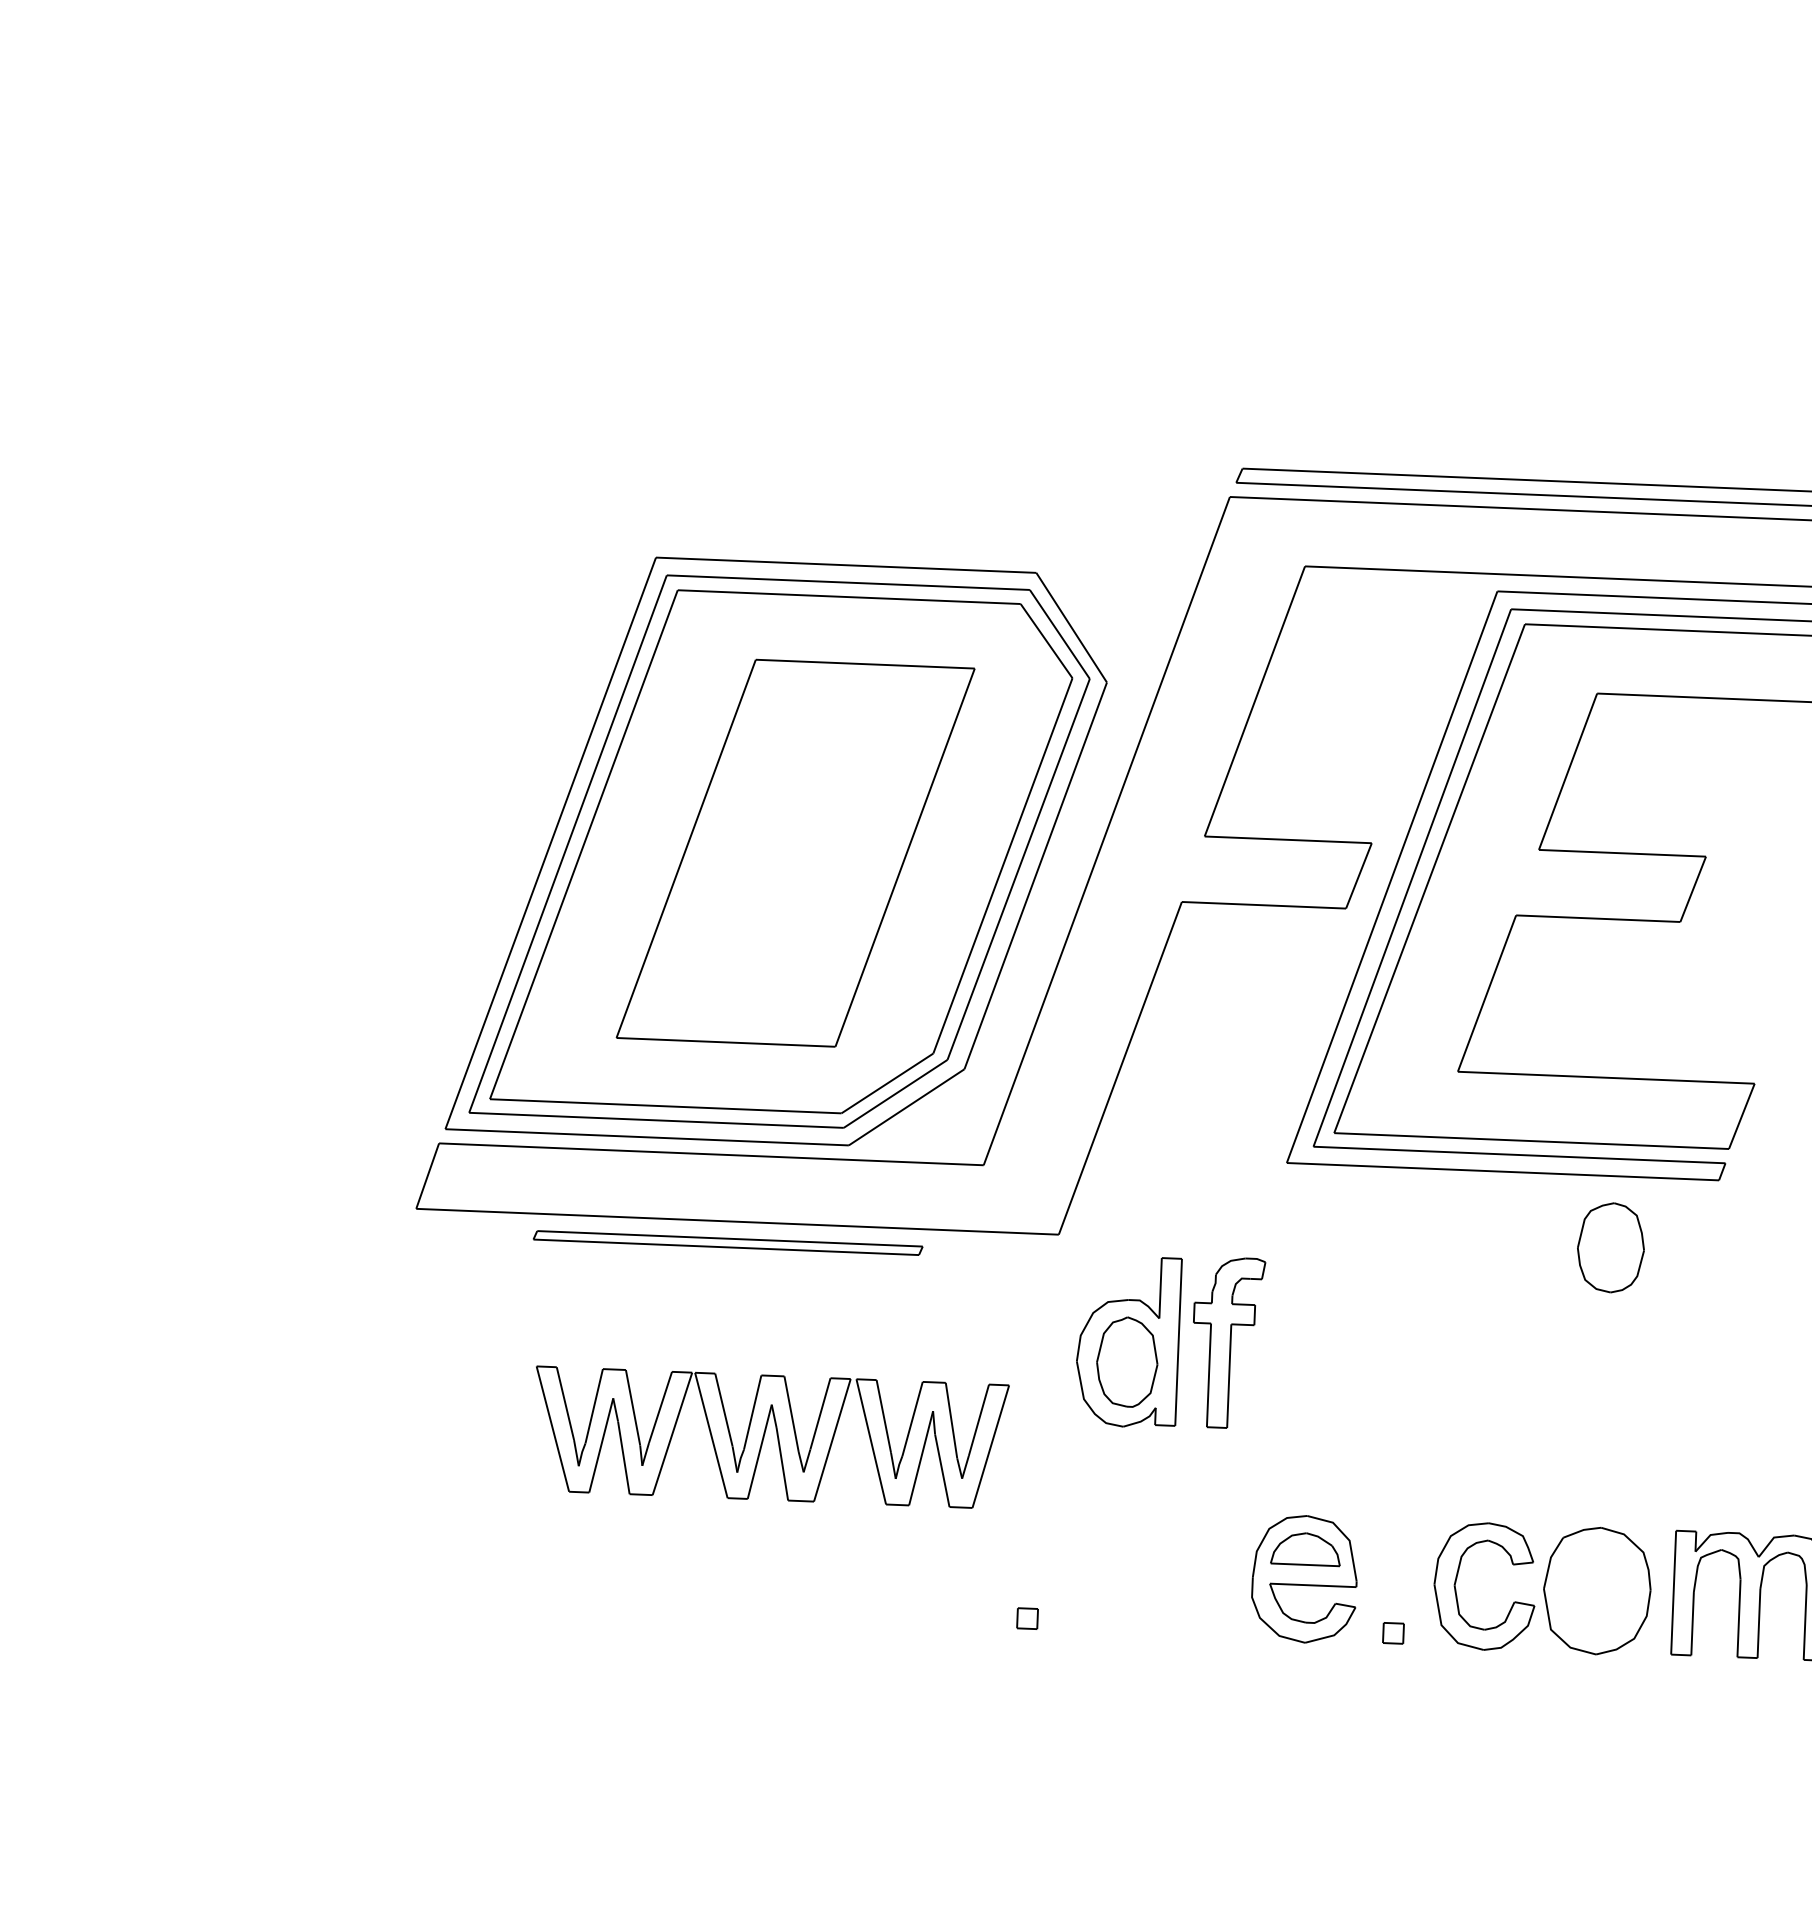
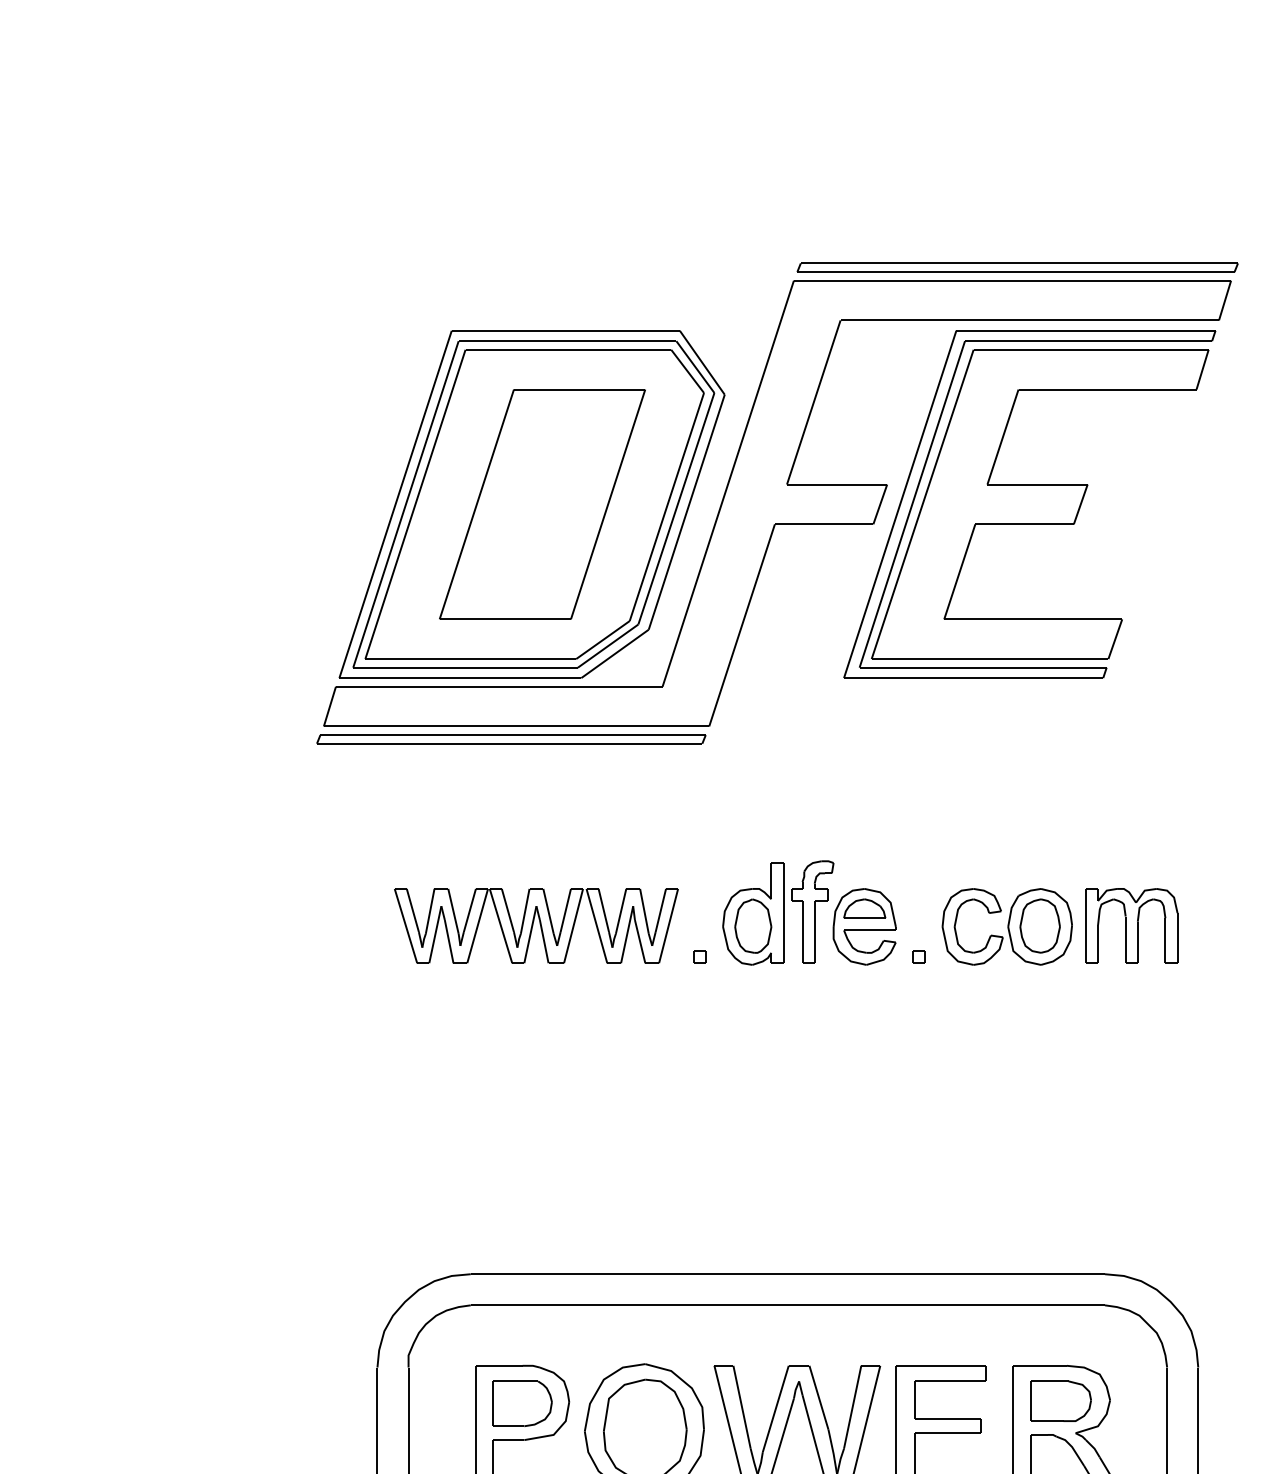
part: (728, 1243) -> (511, 739), size x1.67
part: (1609, 1246) -> (1039, 925), moved
part: (1170, 1341) -> (778, 912), moved
part: (770, 1436) -> (536, 925), moved

